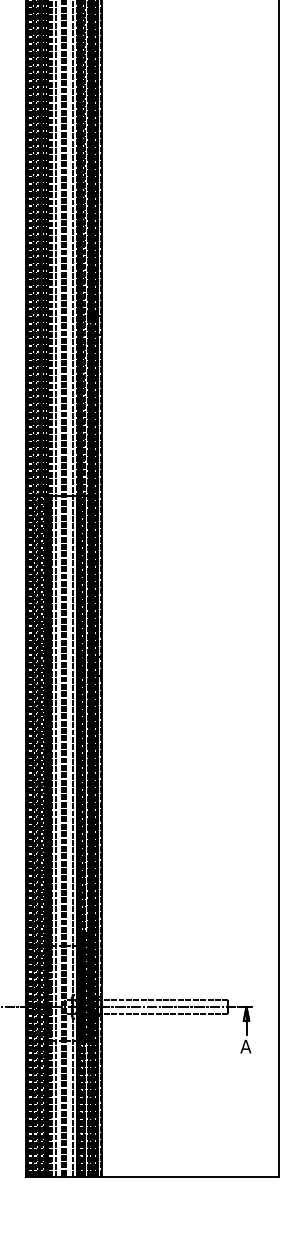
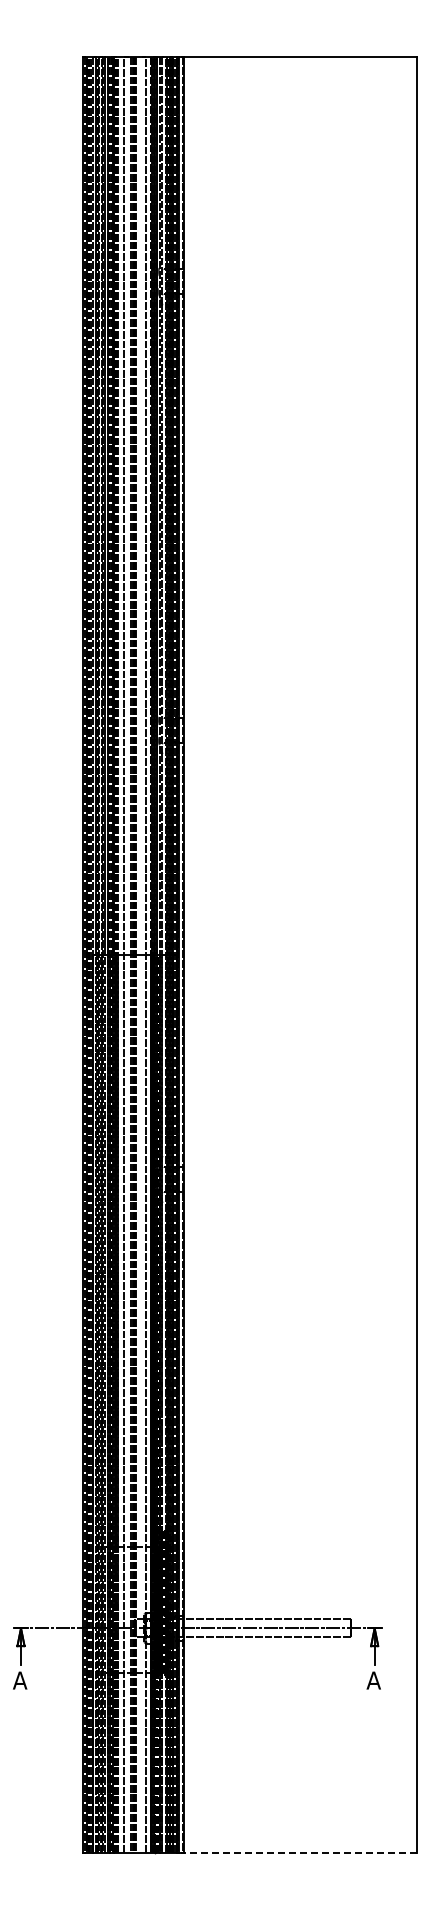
line: (190, 1177) -> (300, 1852), solid -> dashed

